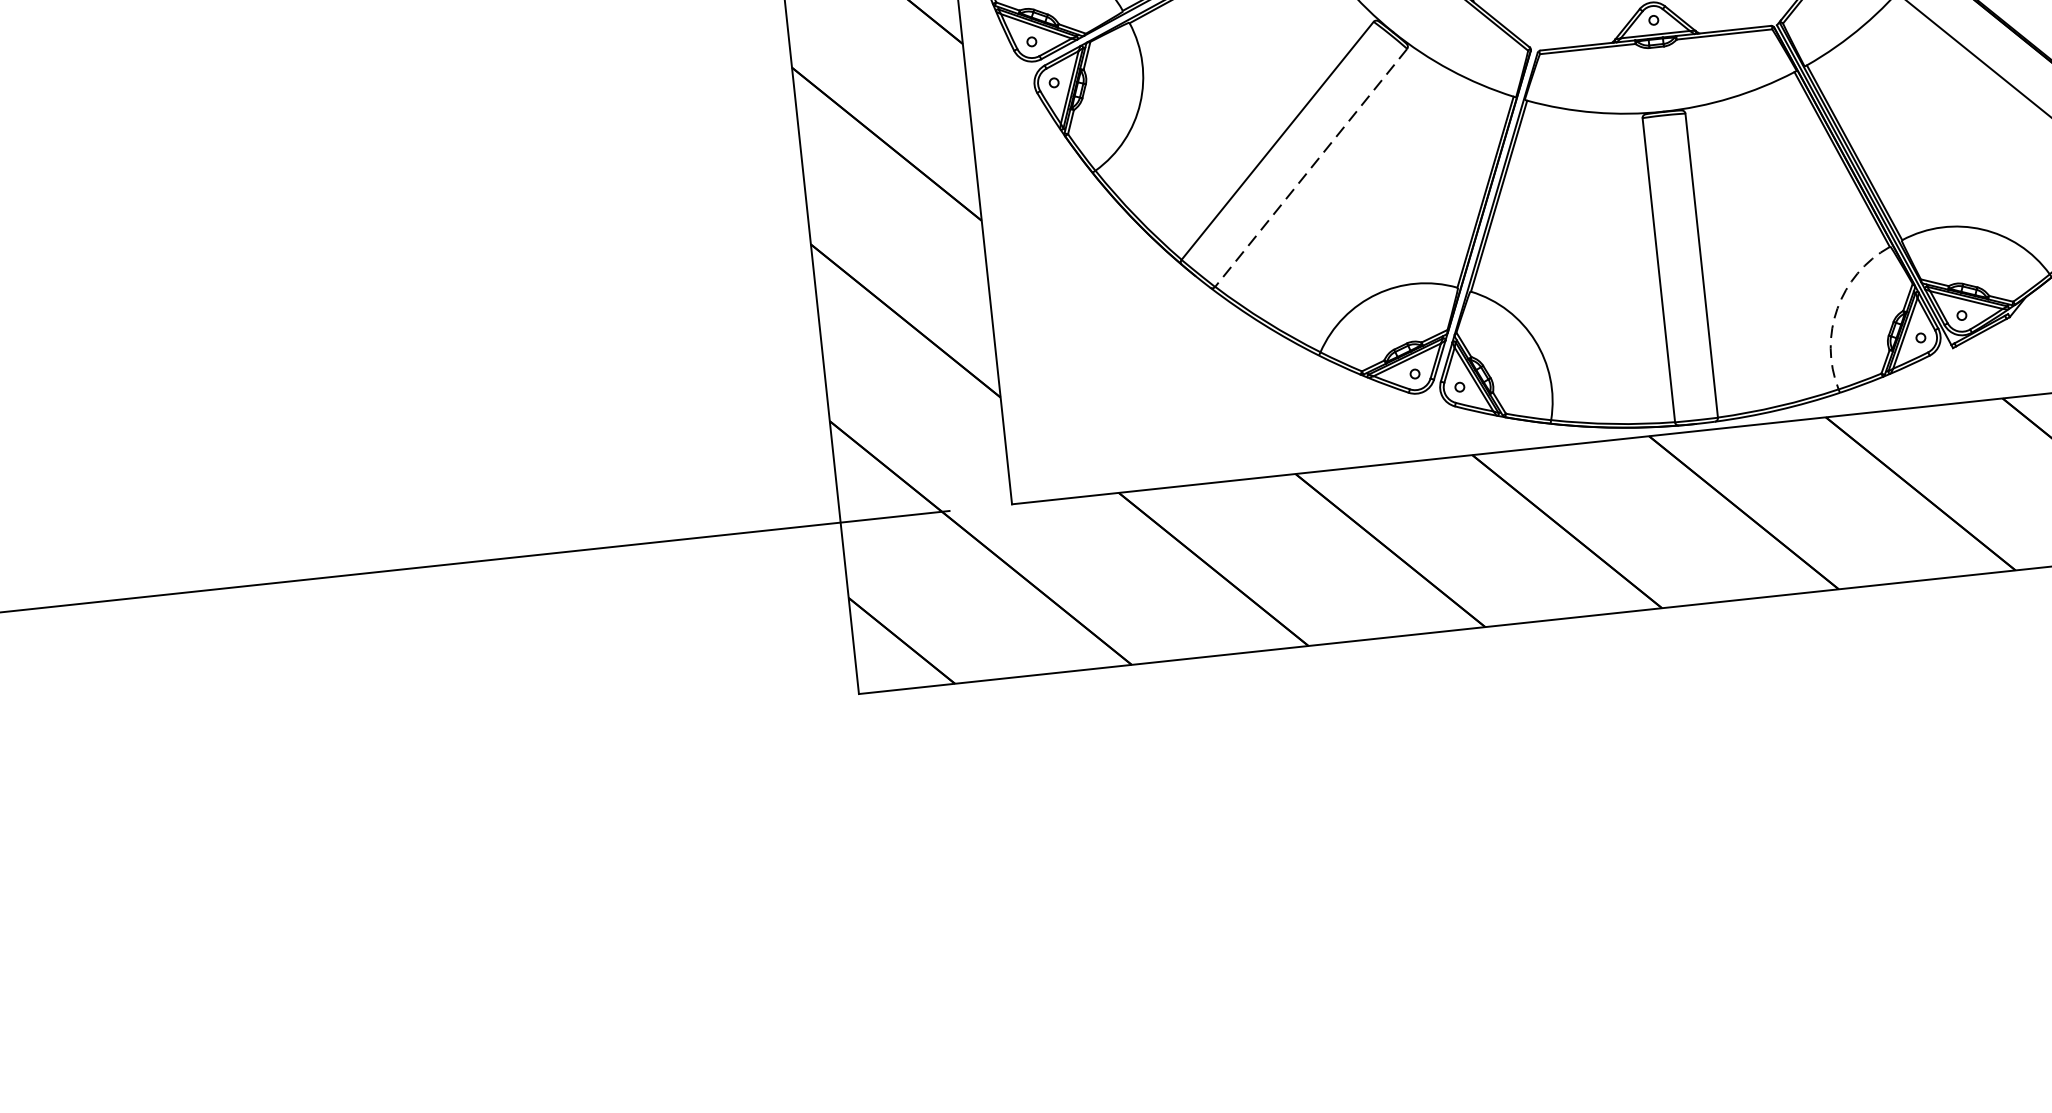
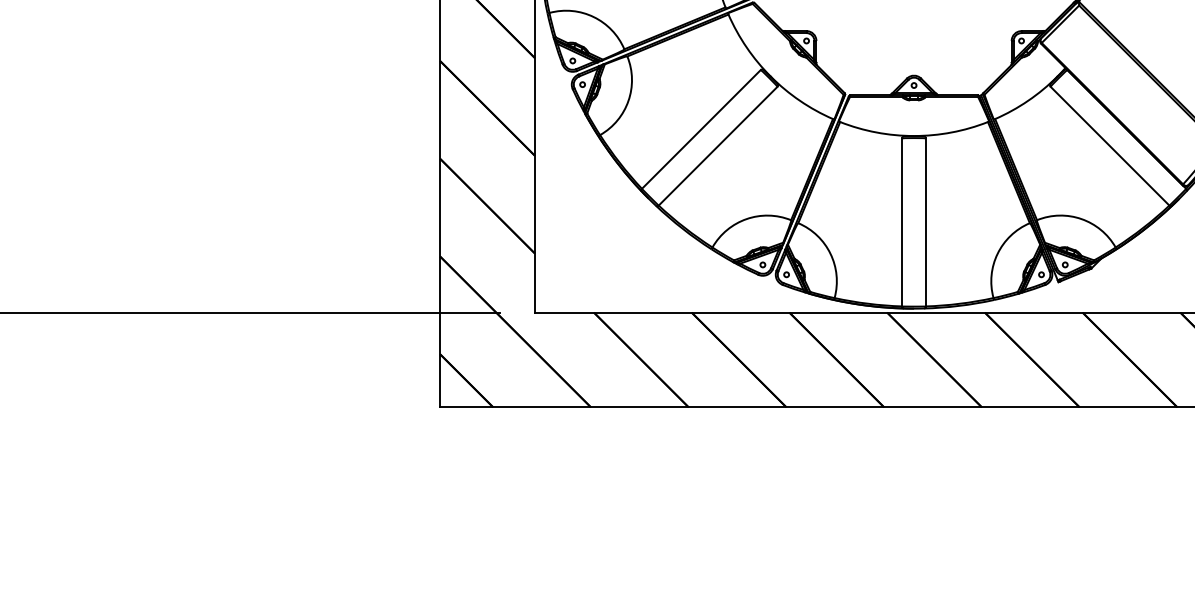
line: (1310, 168) -> (717, 146), dashed -> solid
arc: (1837, 308) -> (997, 253), dashed -> solid

